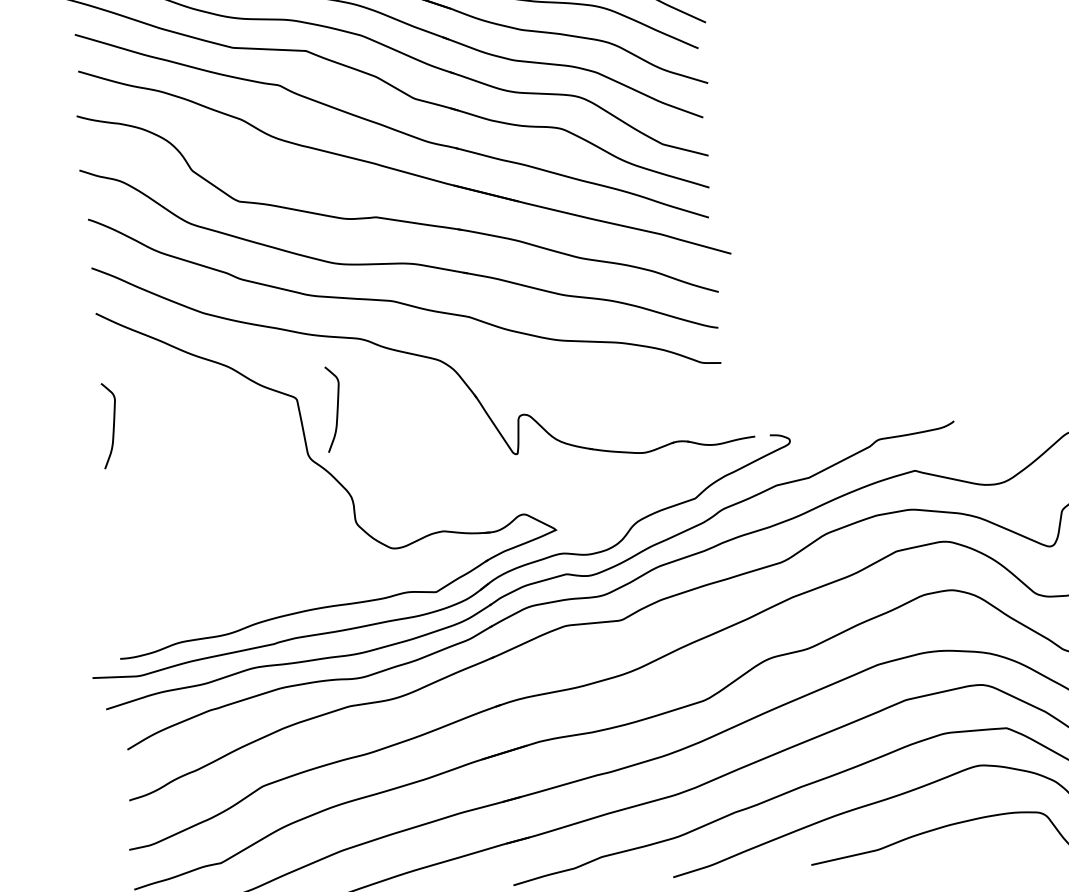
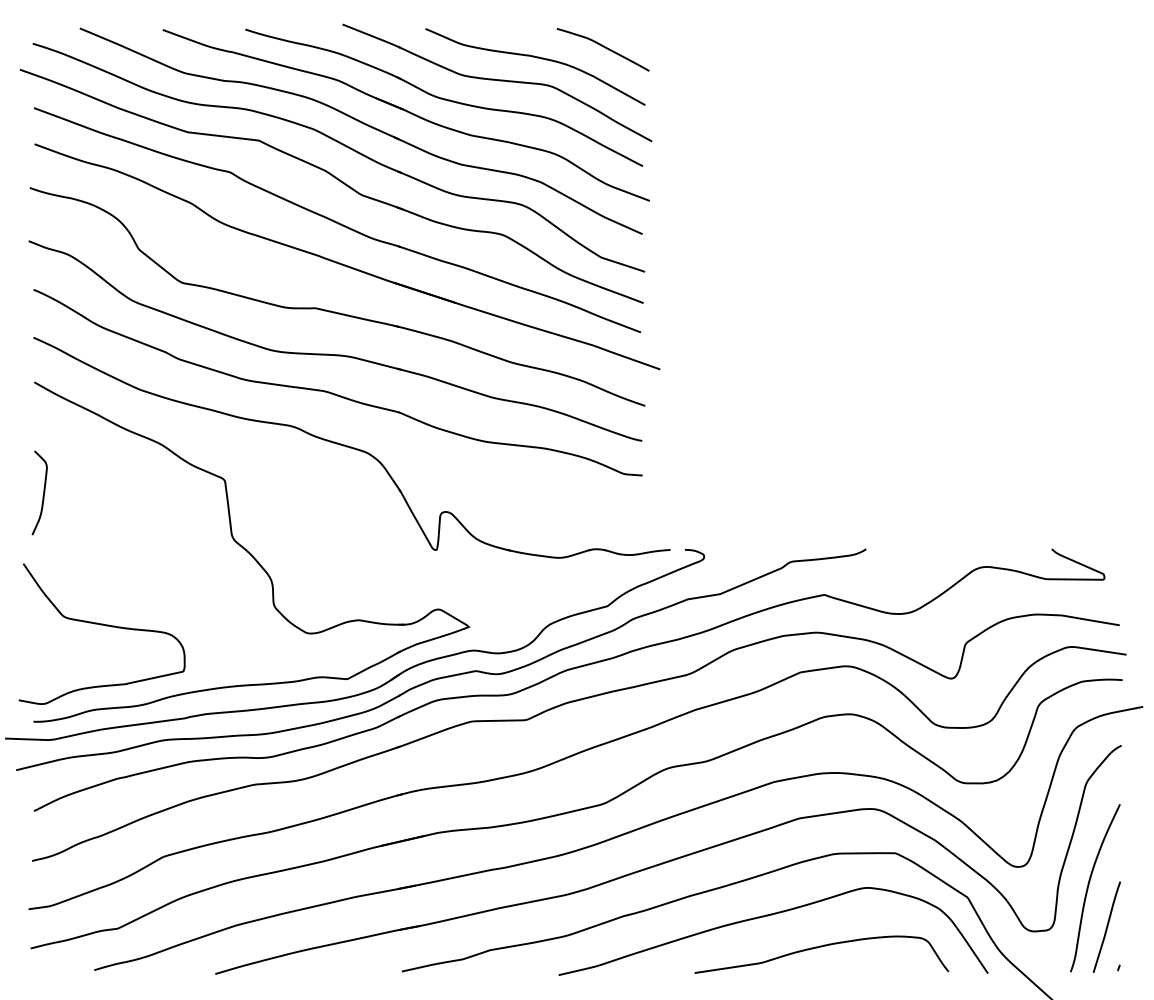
curve: (336, 408) -> (263, 492), removed
curve: (182, 555) -> (101, 625), added

